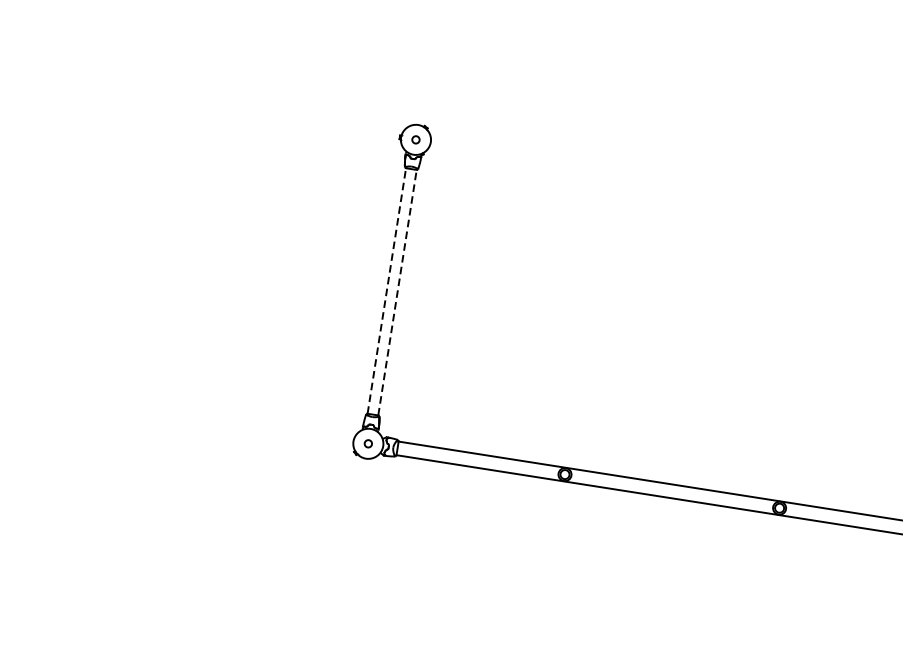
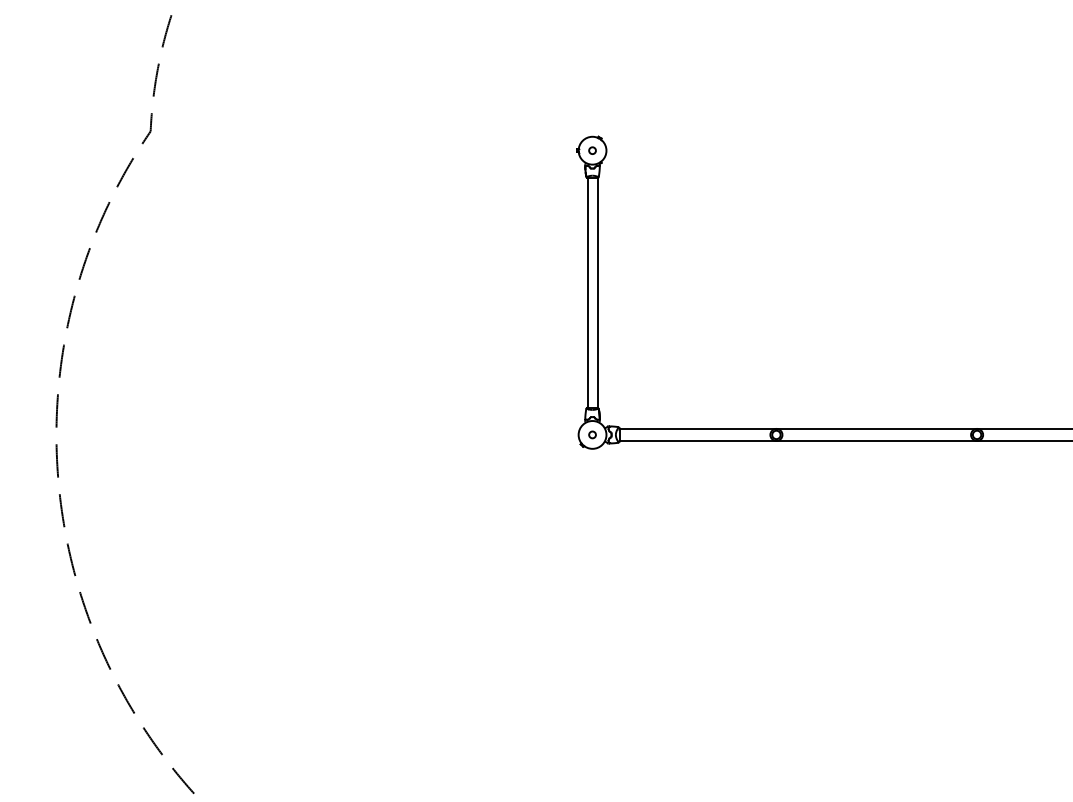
line: (386, 290) -> (587, 292), dashed -> solid
line: (397, 292) -> (597, 292), dashed -> solid

